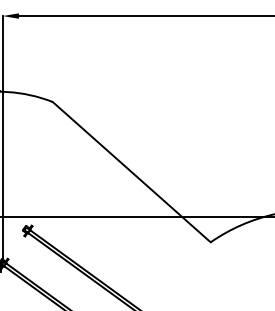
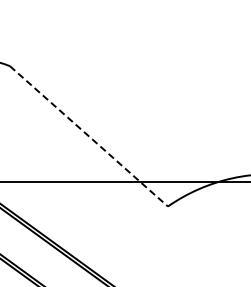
line: (131, 172) -> (88, 136), solid -> dashed

